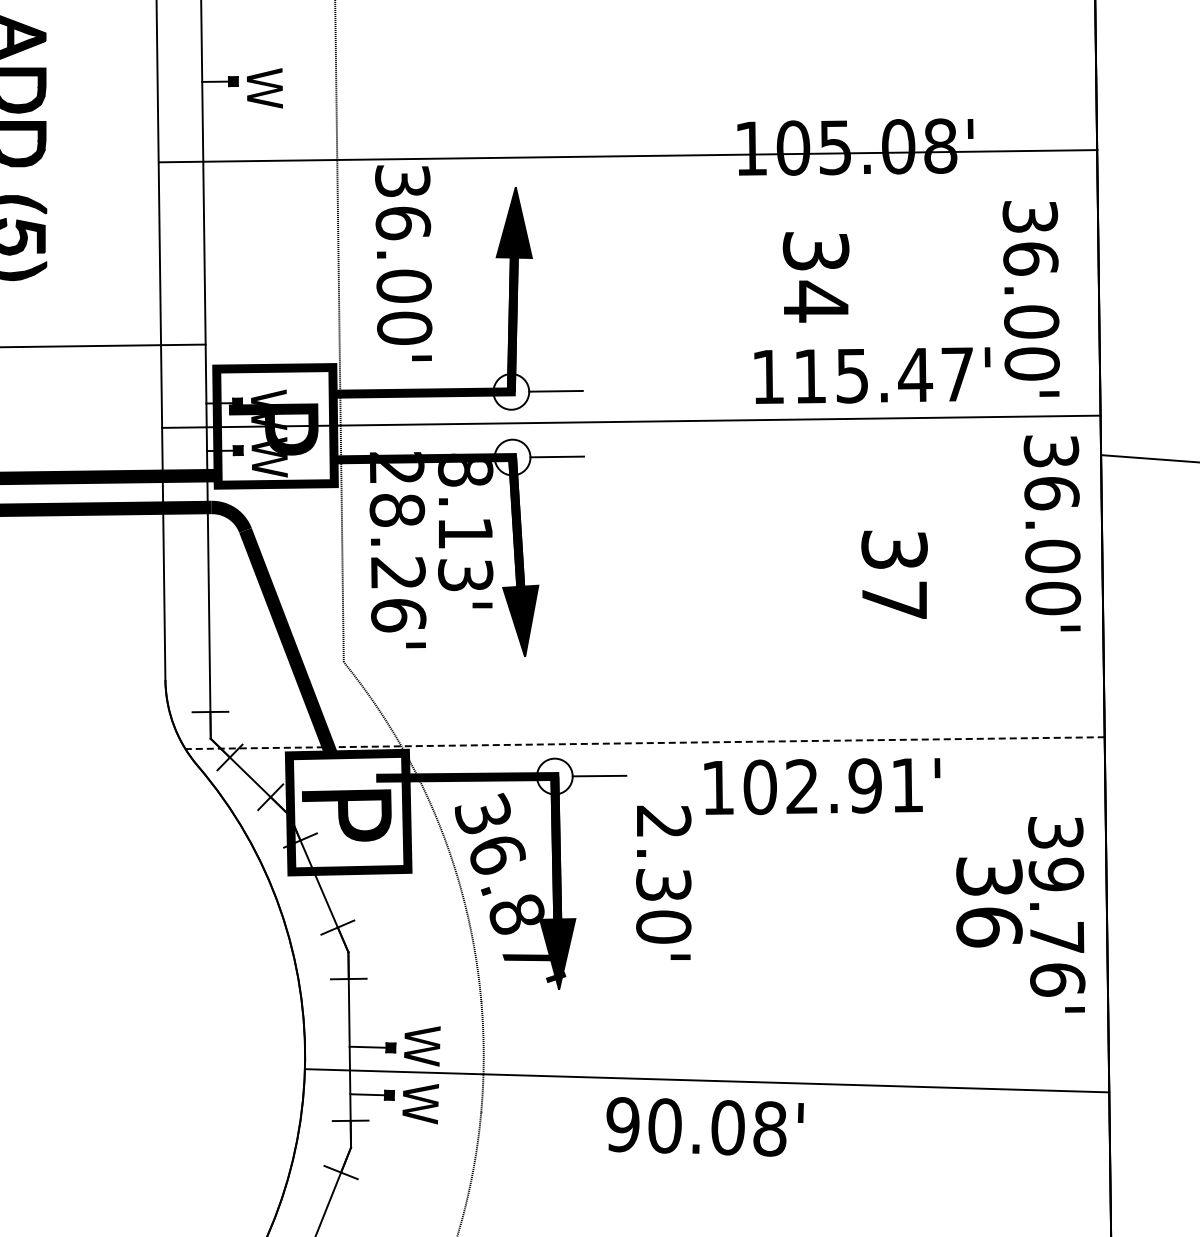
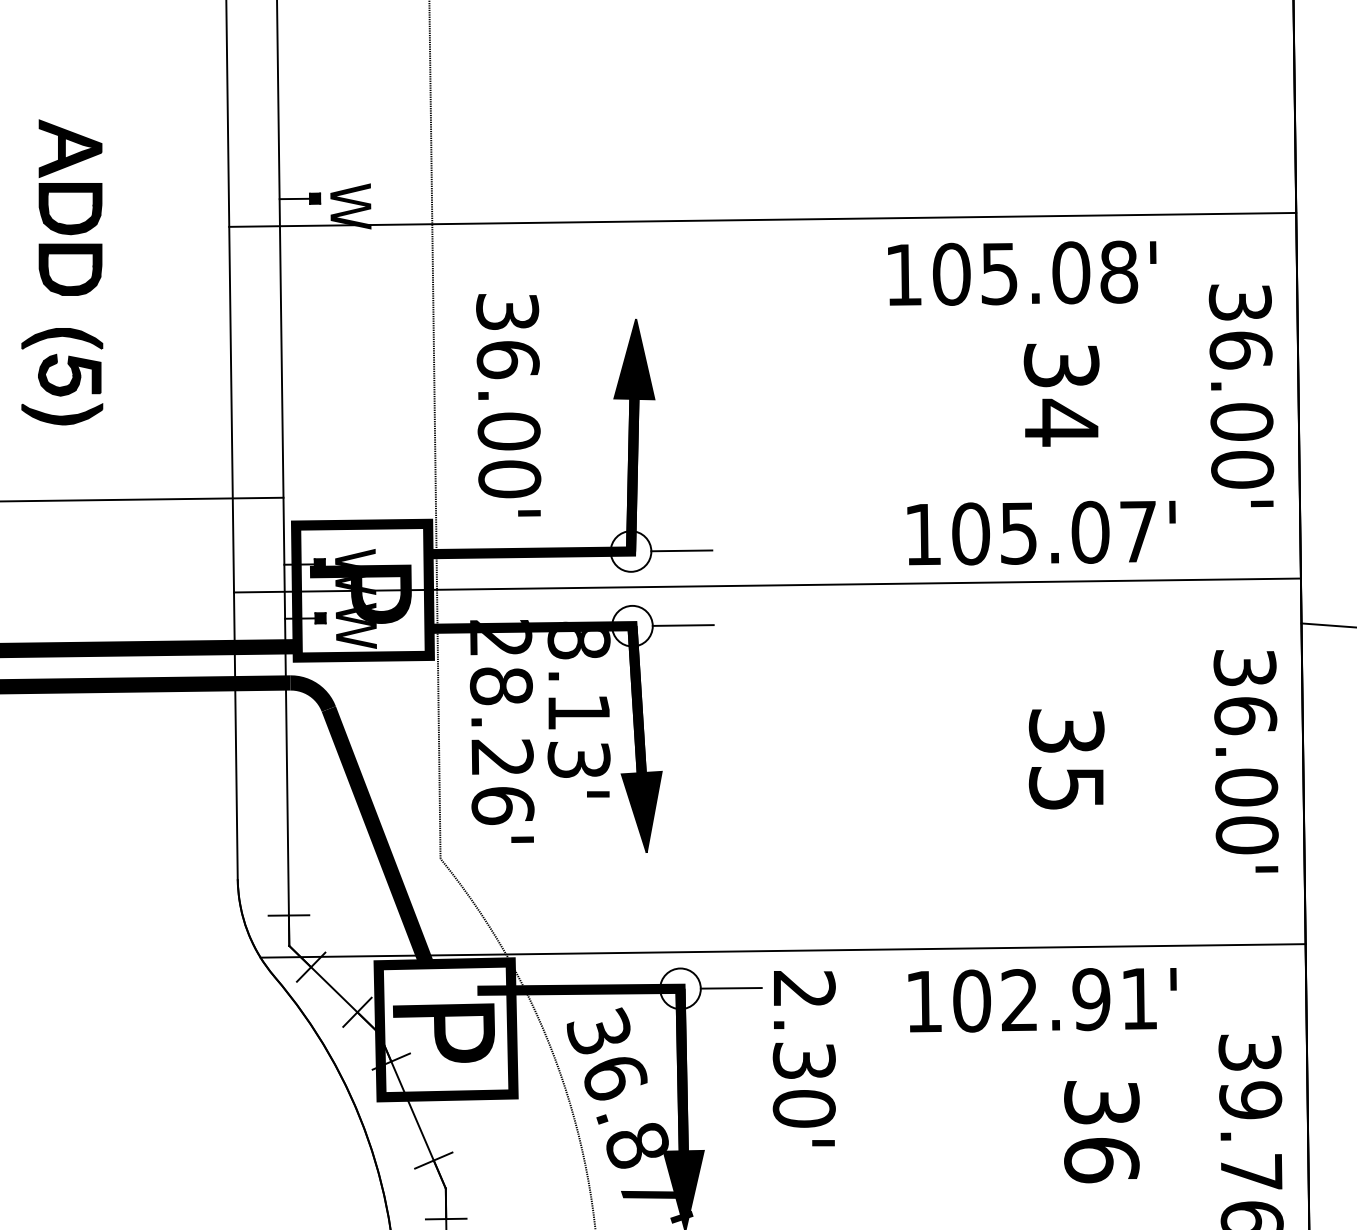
line: (627, 156) -> (761, 220), moved
text: (815, 277) -> (1060, 395), moved
text: (1030, 298) -> (1240, 395), moved
text: (863, 375) -> (1031, 532), 115.47' -> 105.07'
text: (1052, 533) -> (1246, 761), moved
text: (893, 599) -> (1065, 787), 37 -> 35
line: (645, 743) -> (783, 951), dashed -> solid
text: (822, 786) -> (1042, 1000), moved
text: (663, 882) -> (804, 1058), moved
text: (989, 902) -> (1101, 1132), moved

